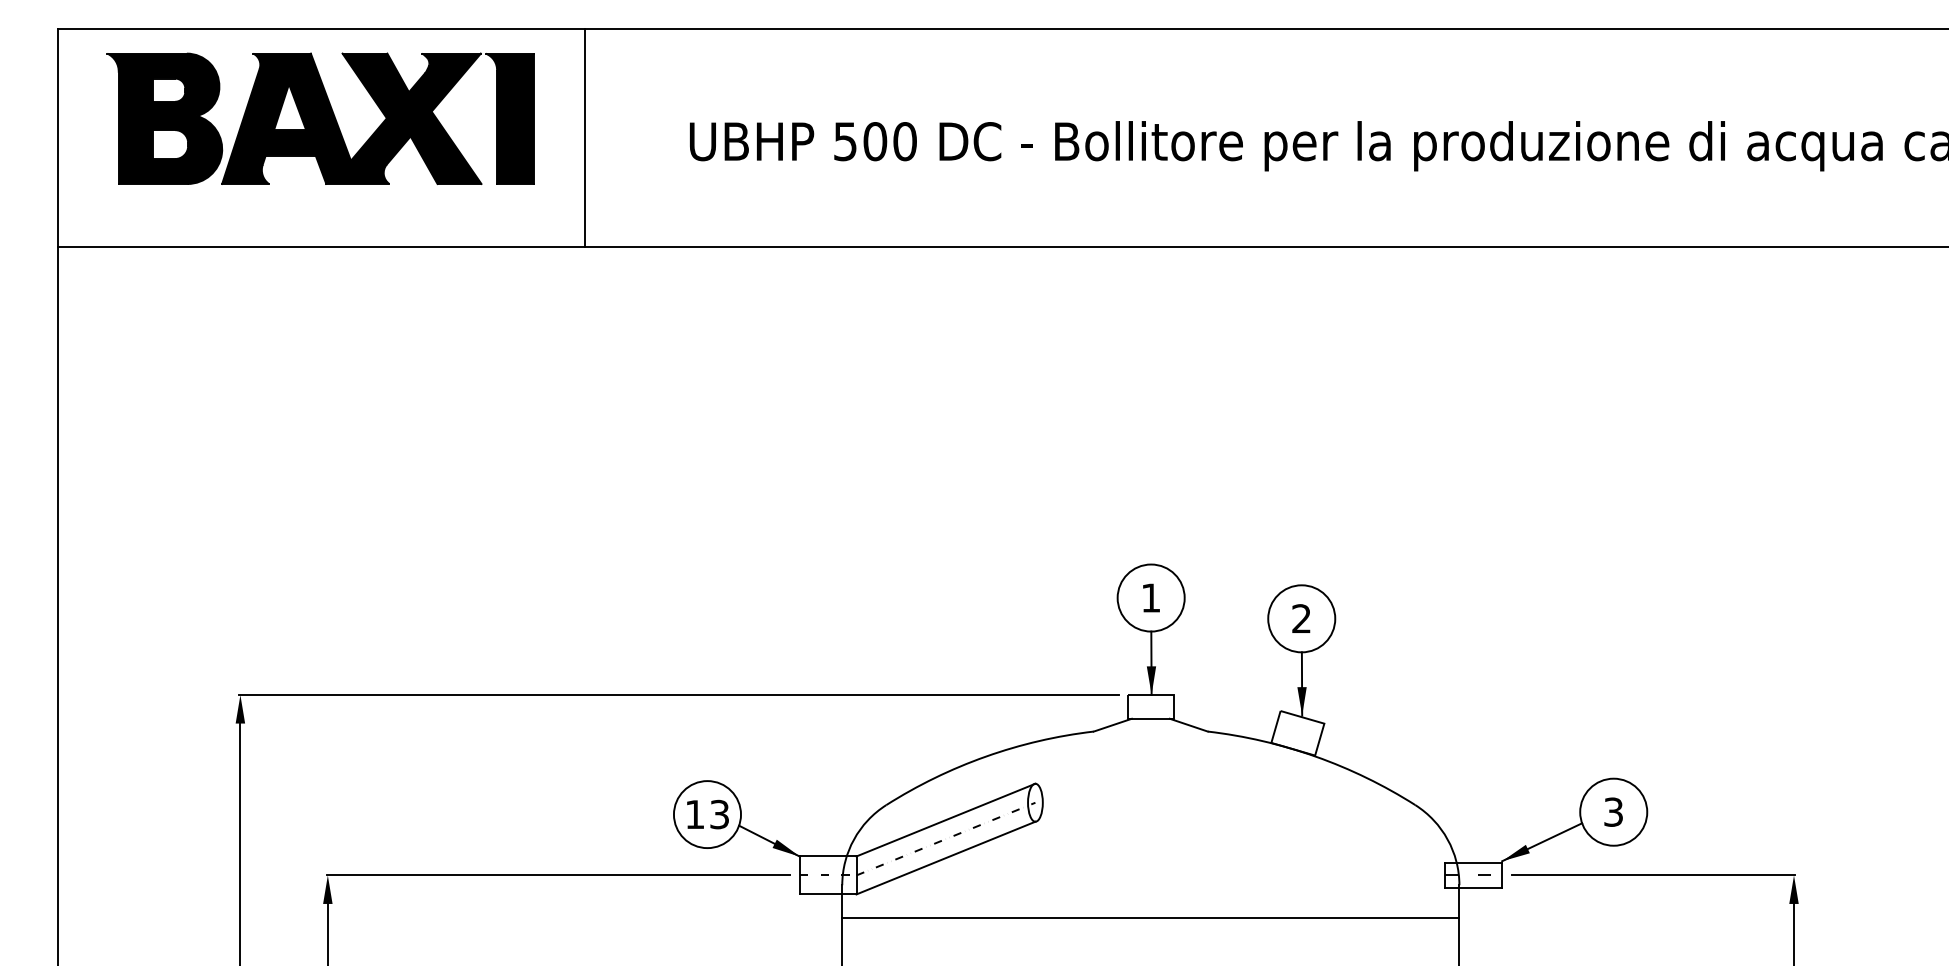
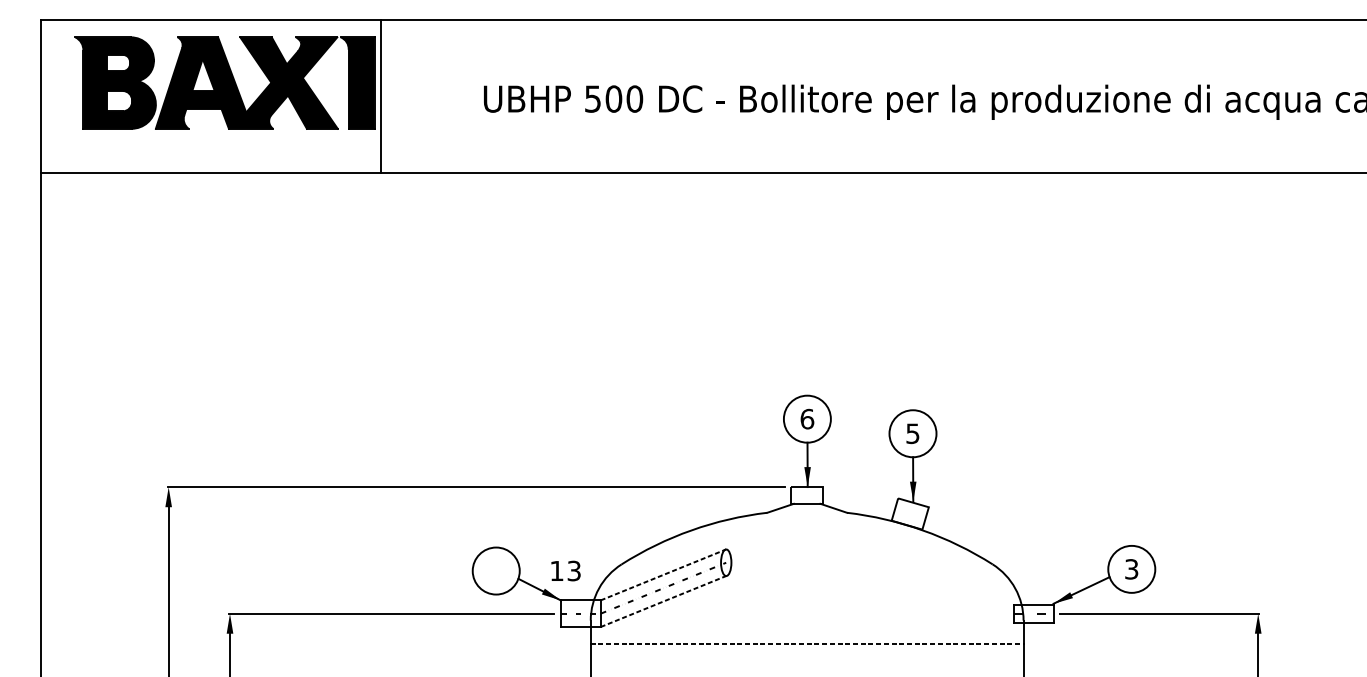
line: (584, 137) -> (381, 96), moved
text: (1150, 597) -> (806, 418), 1 -> 6
text: (1301, 618) -> (912, 433), 2 -> 5
text: (707, 814) -> (565, 570), moved
line: (945, 820) -> (663, 575), solid -> dashed
line: (945, 858) -> (663, 601), solid -> dashed
line: (1150, 918) -> (806, 643), solid -> dashed

